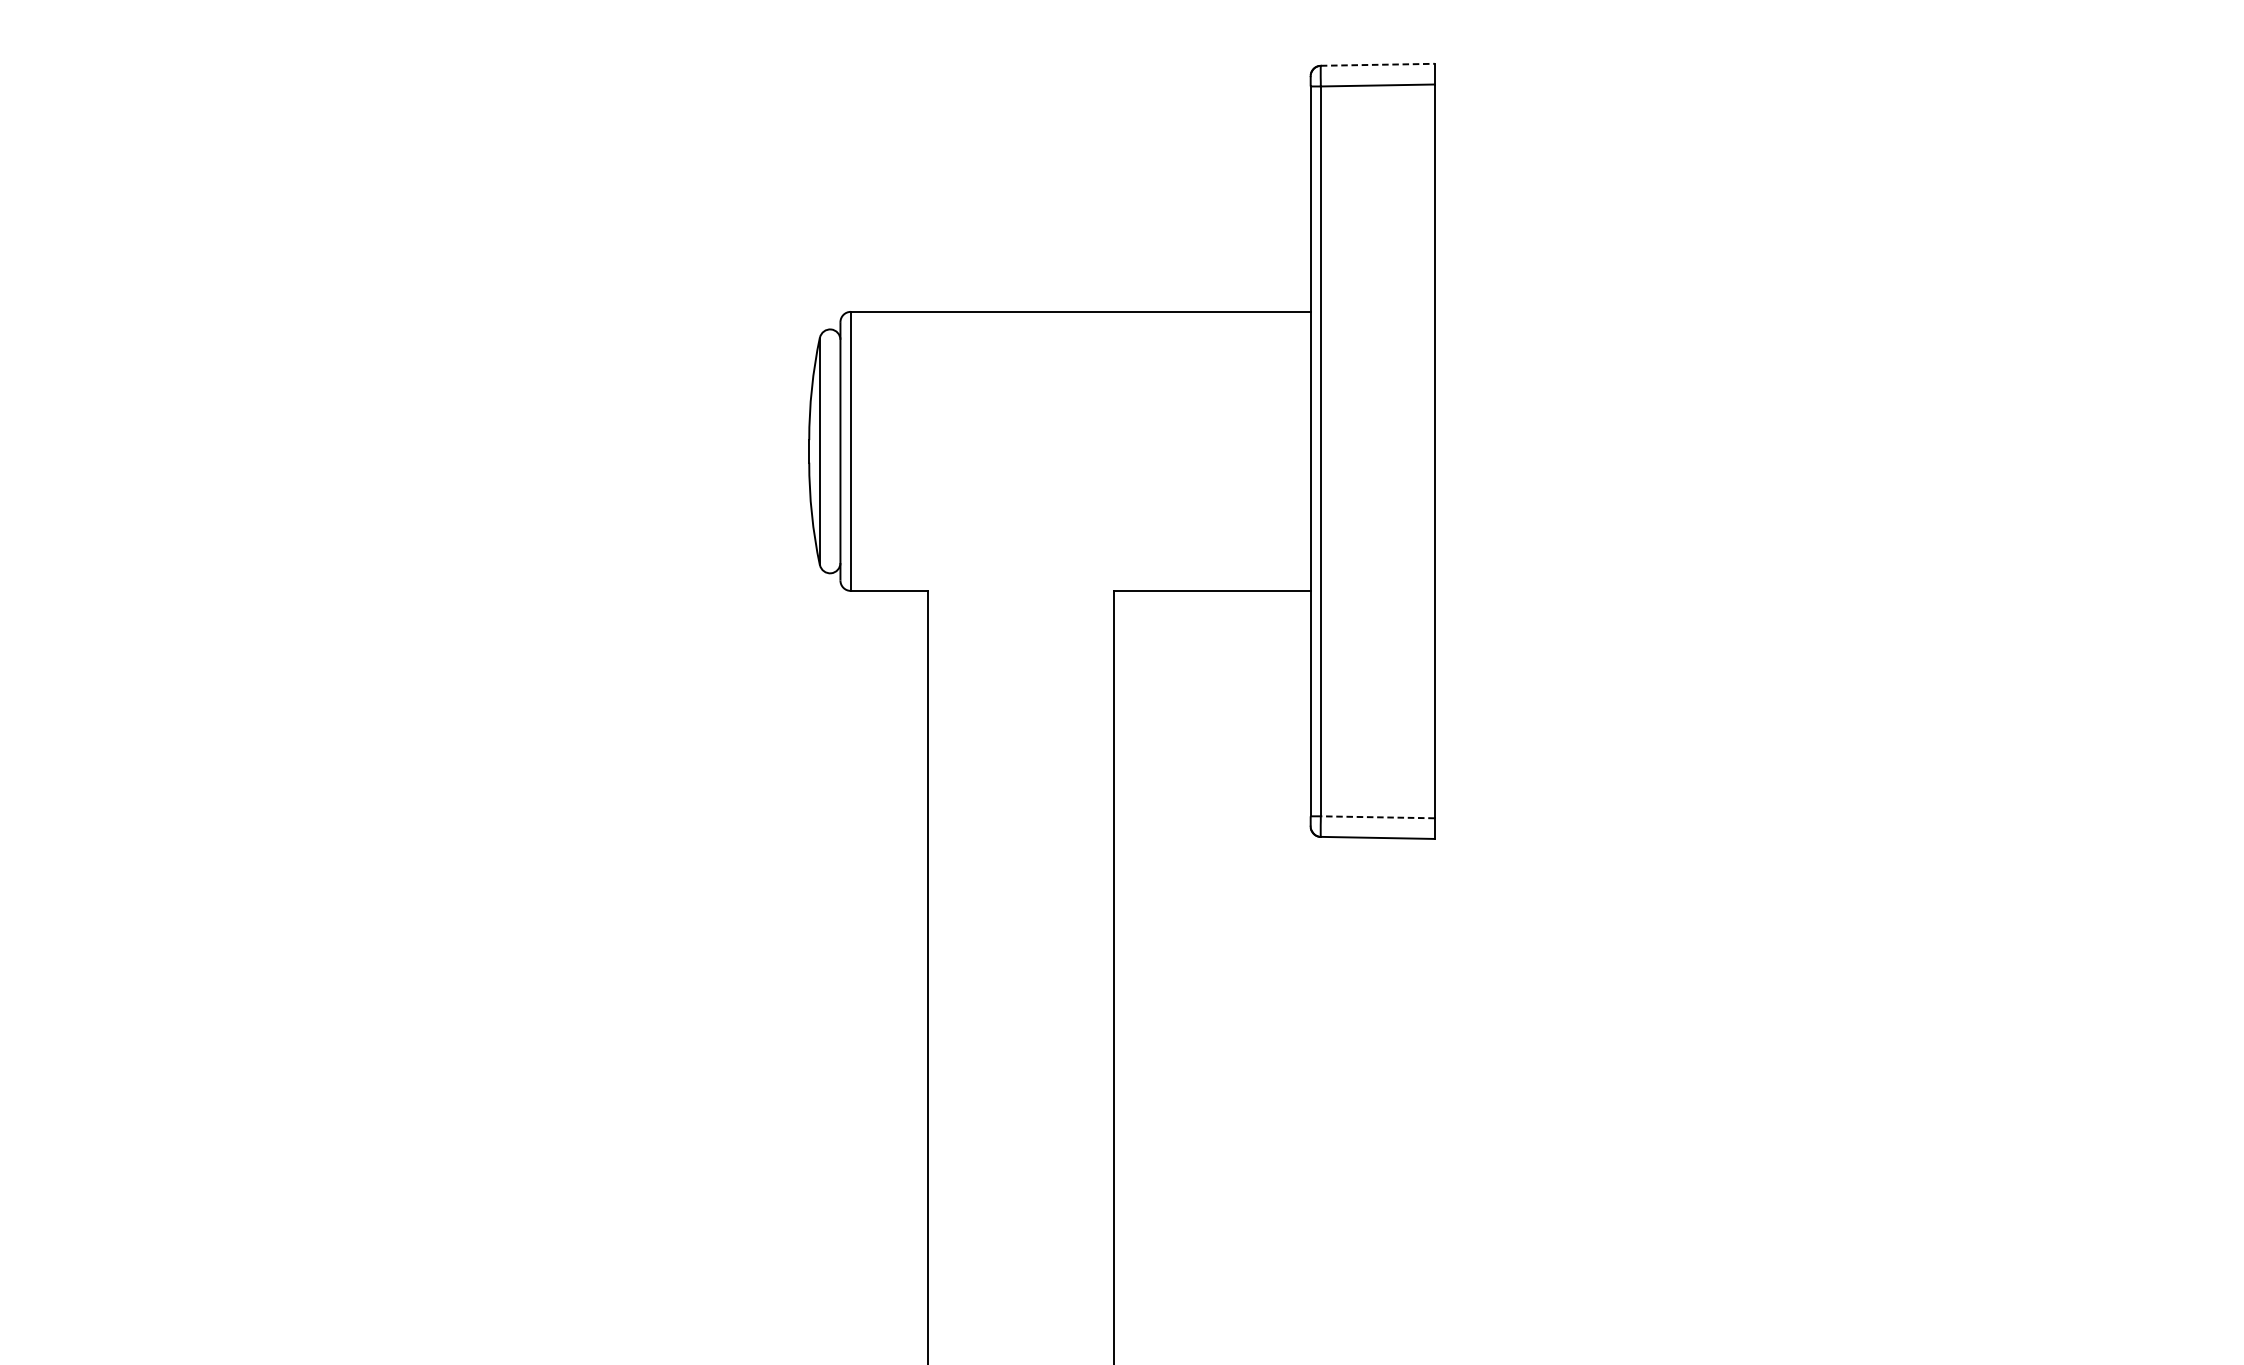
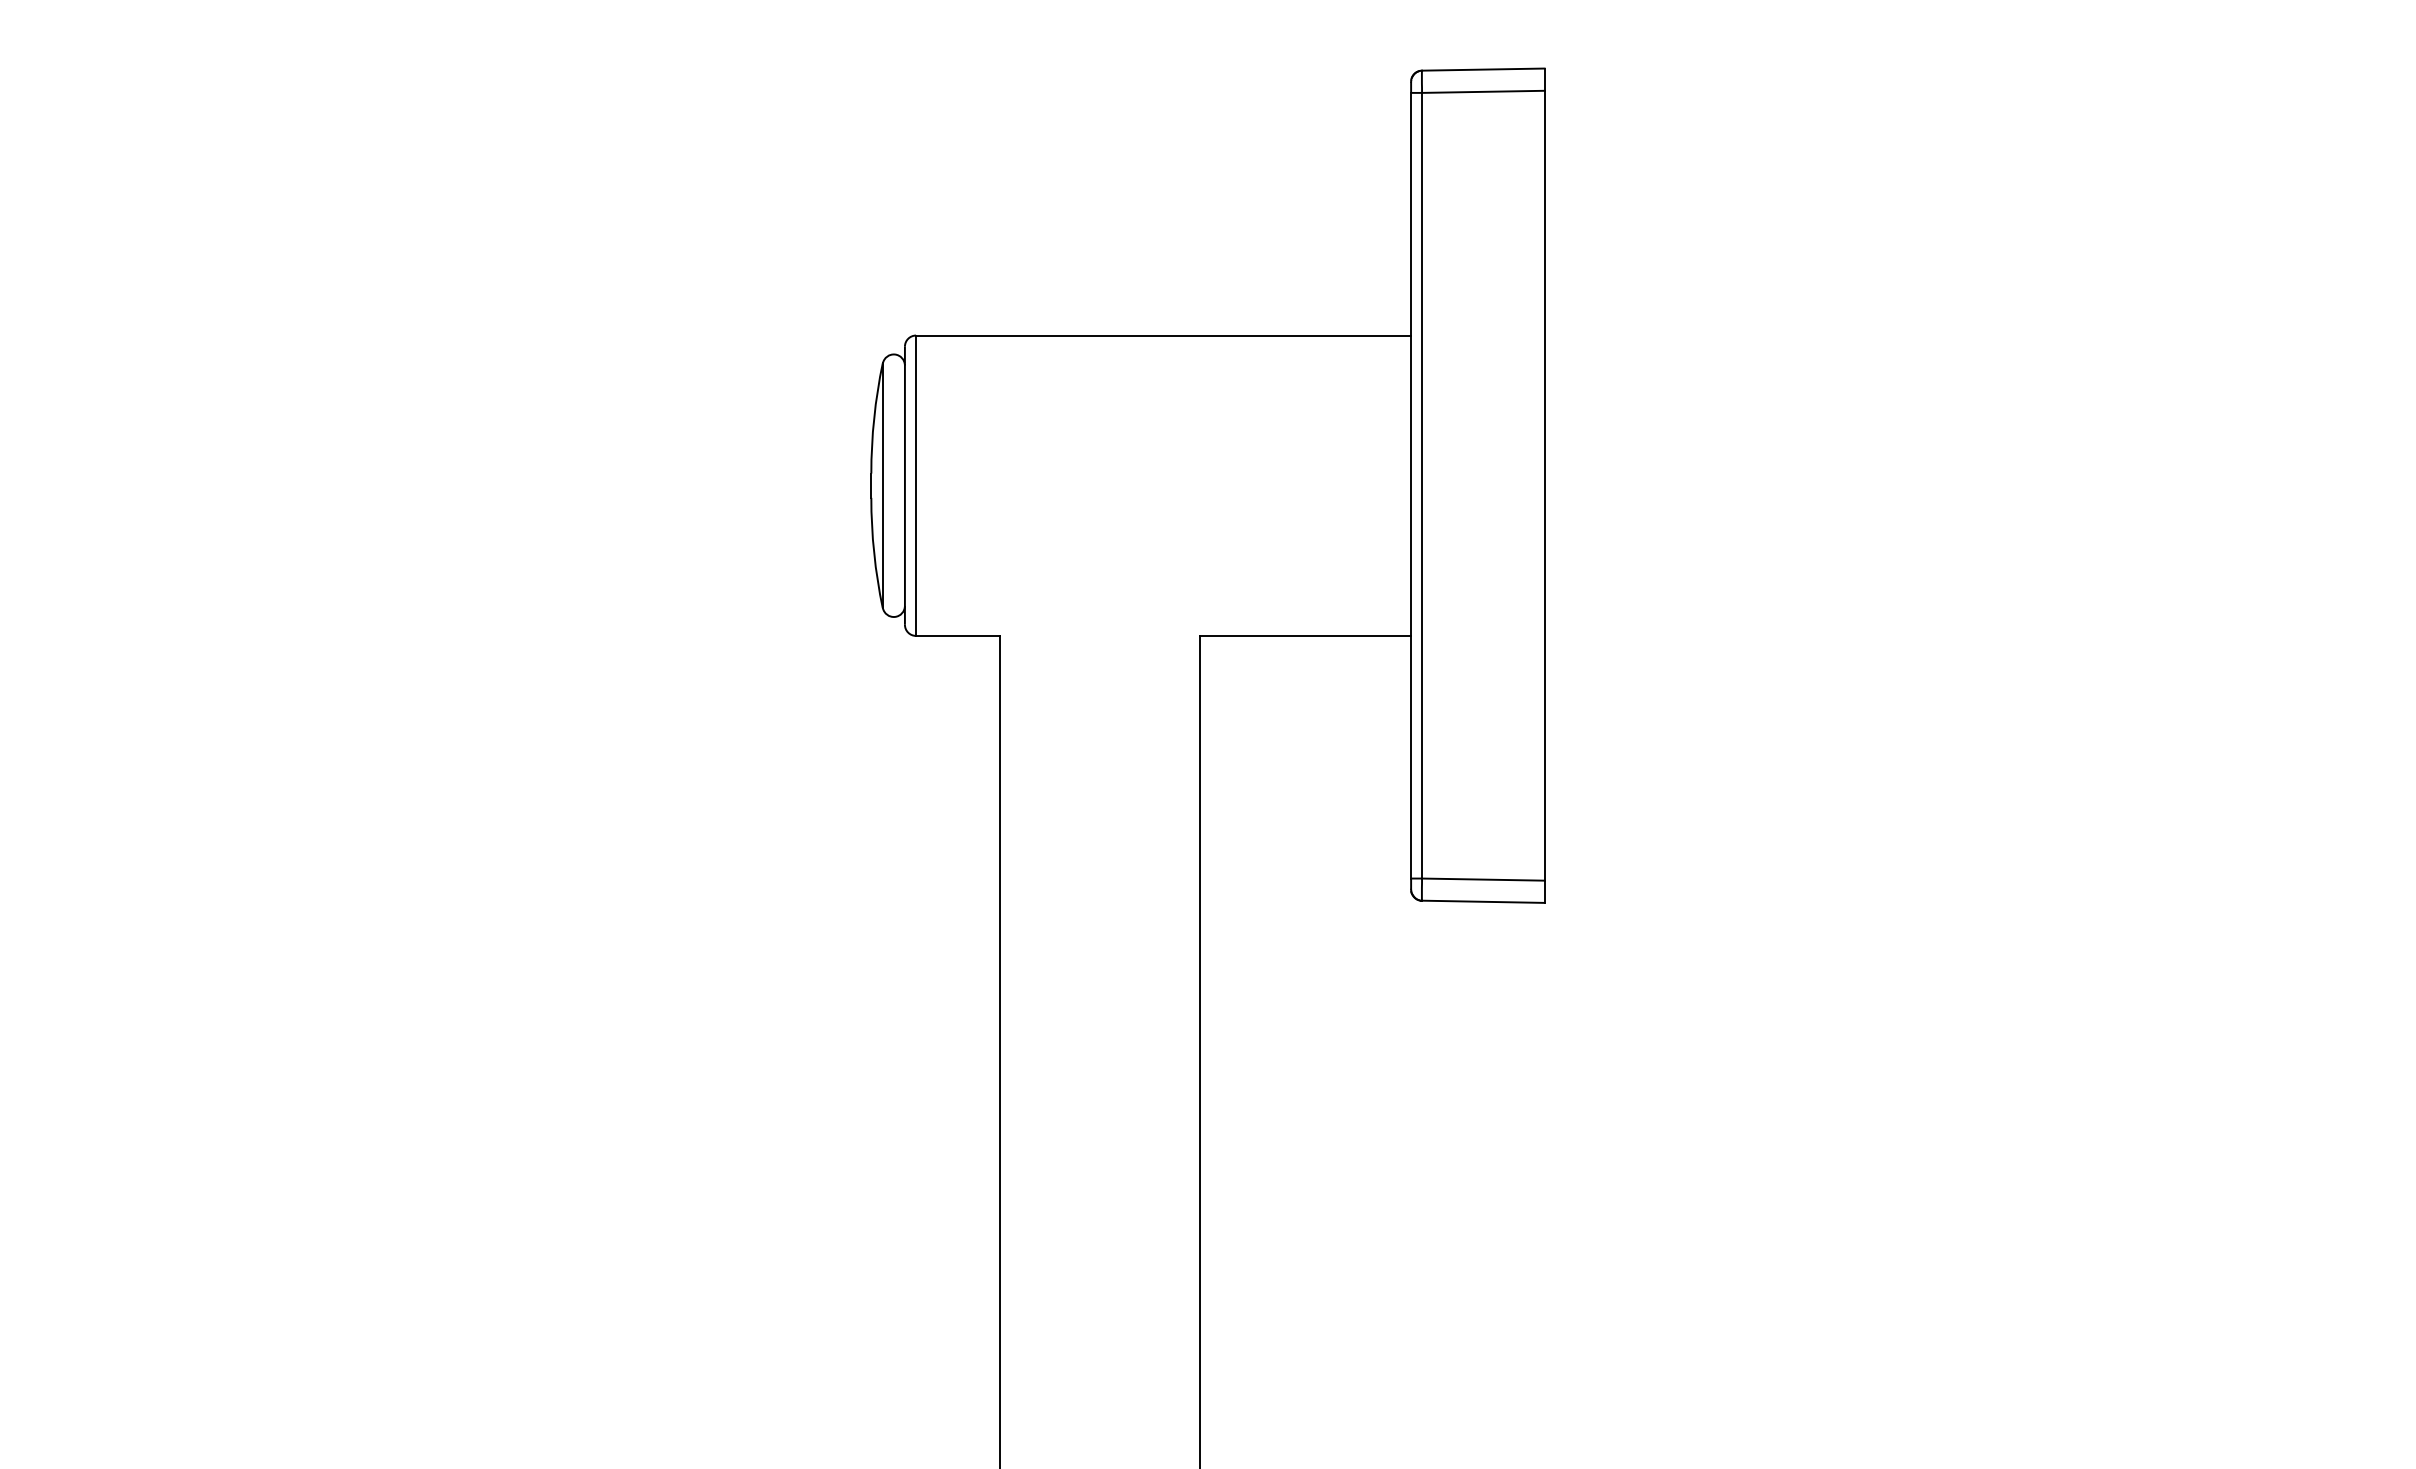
line: (1377, 64) -> (1483, 69), dashed -> solid
line: (1377, 817) -> (1482, 879), dashed -> solid

